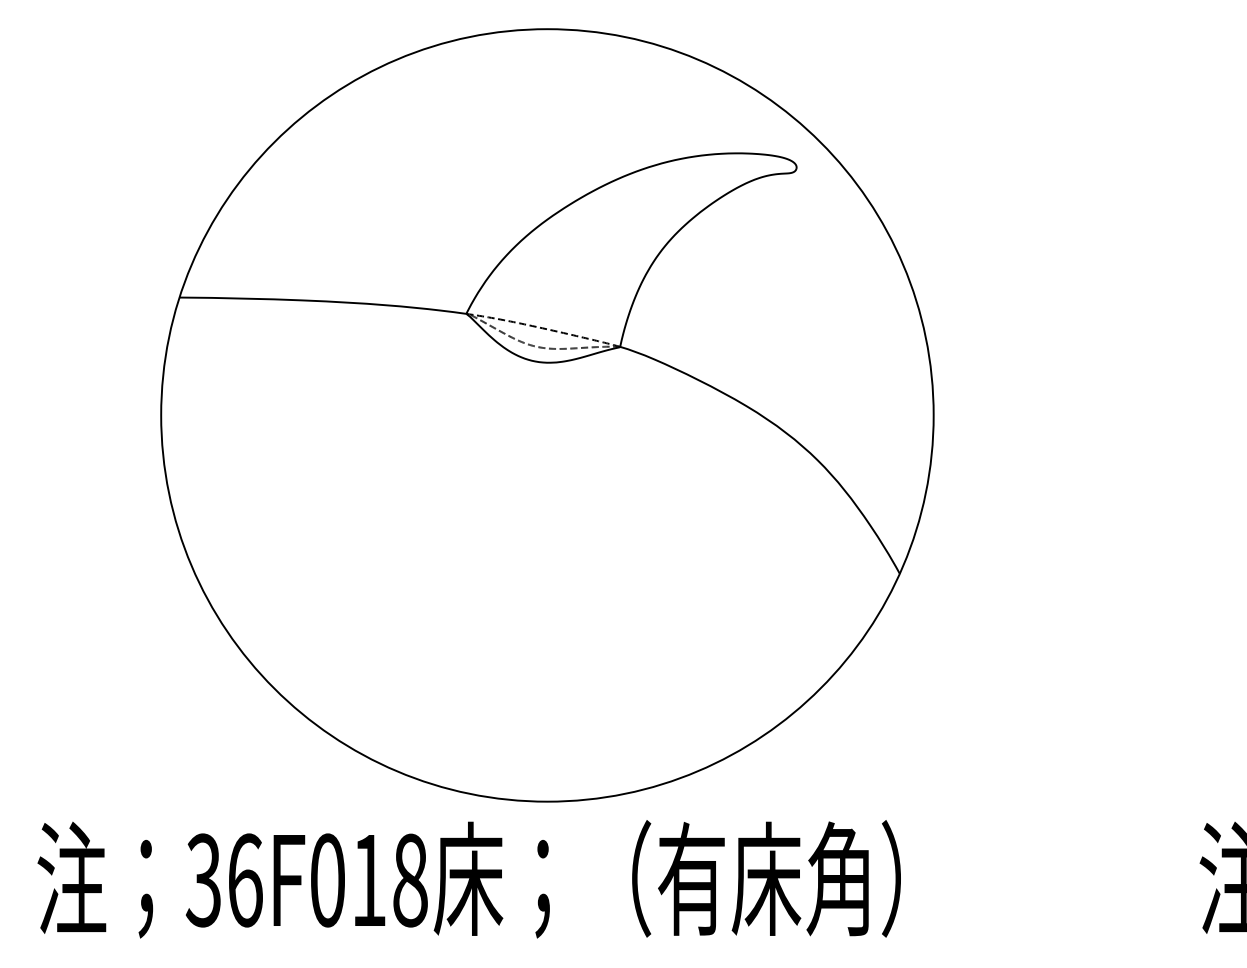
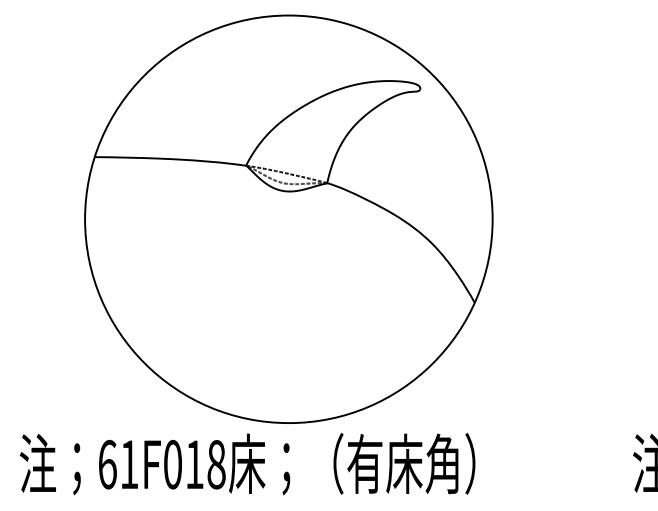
text: (224, 880) -> (118, 464), 36F018 -> 61F018

